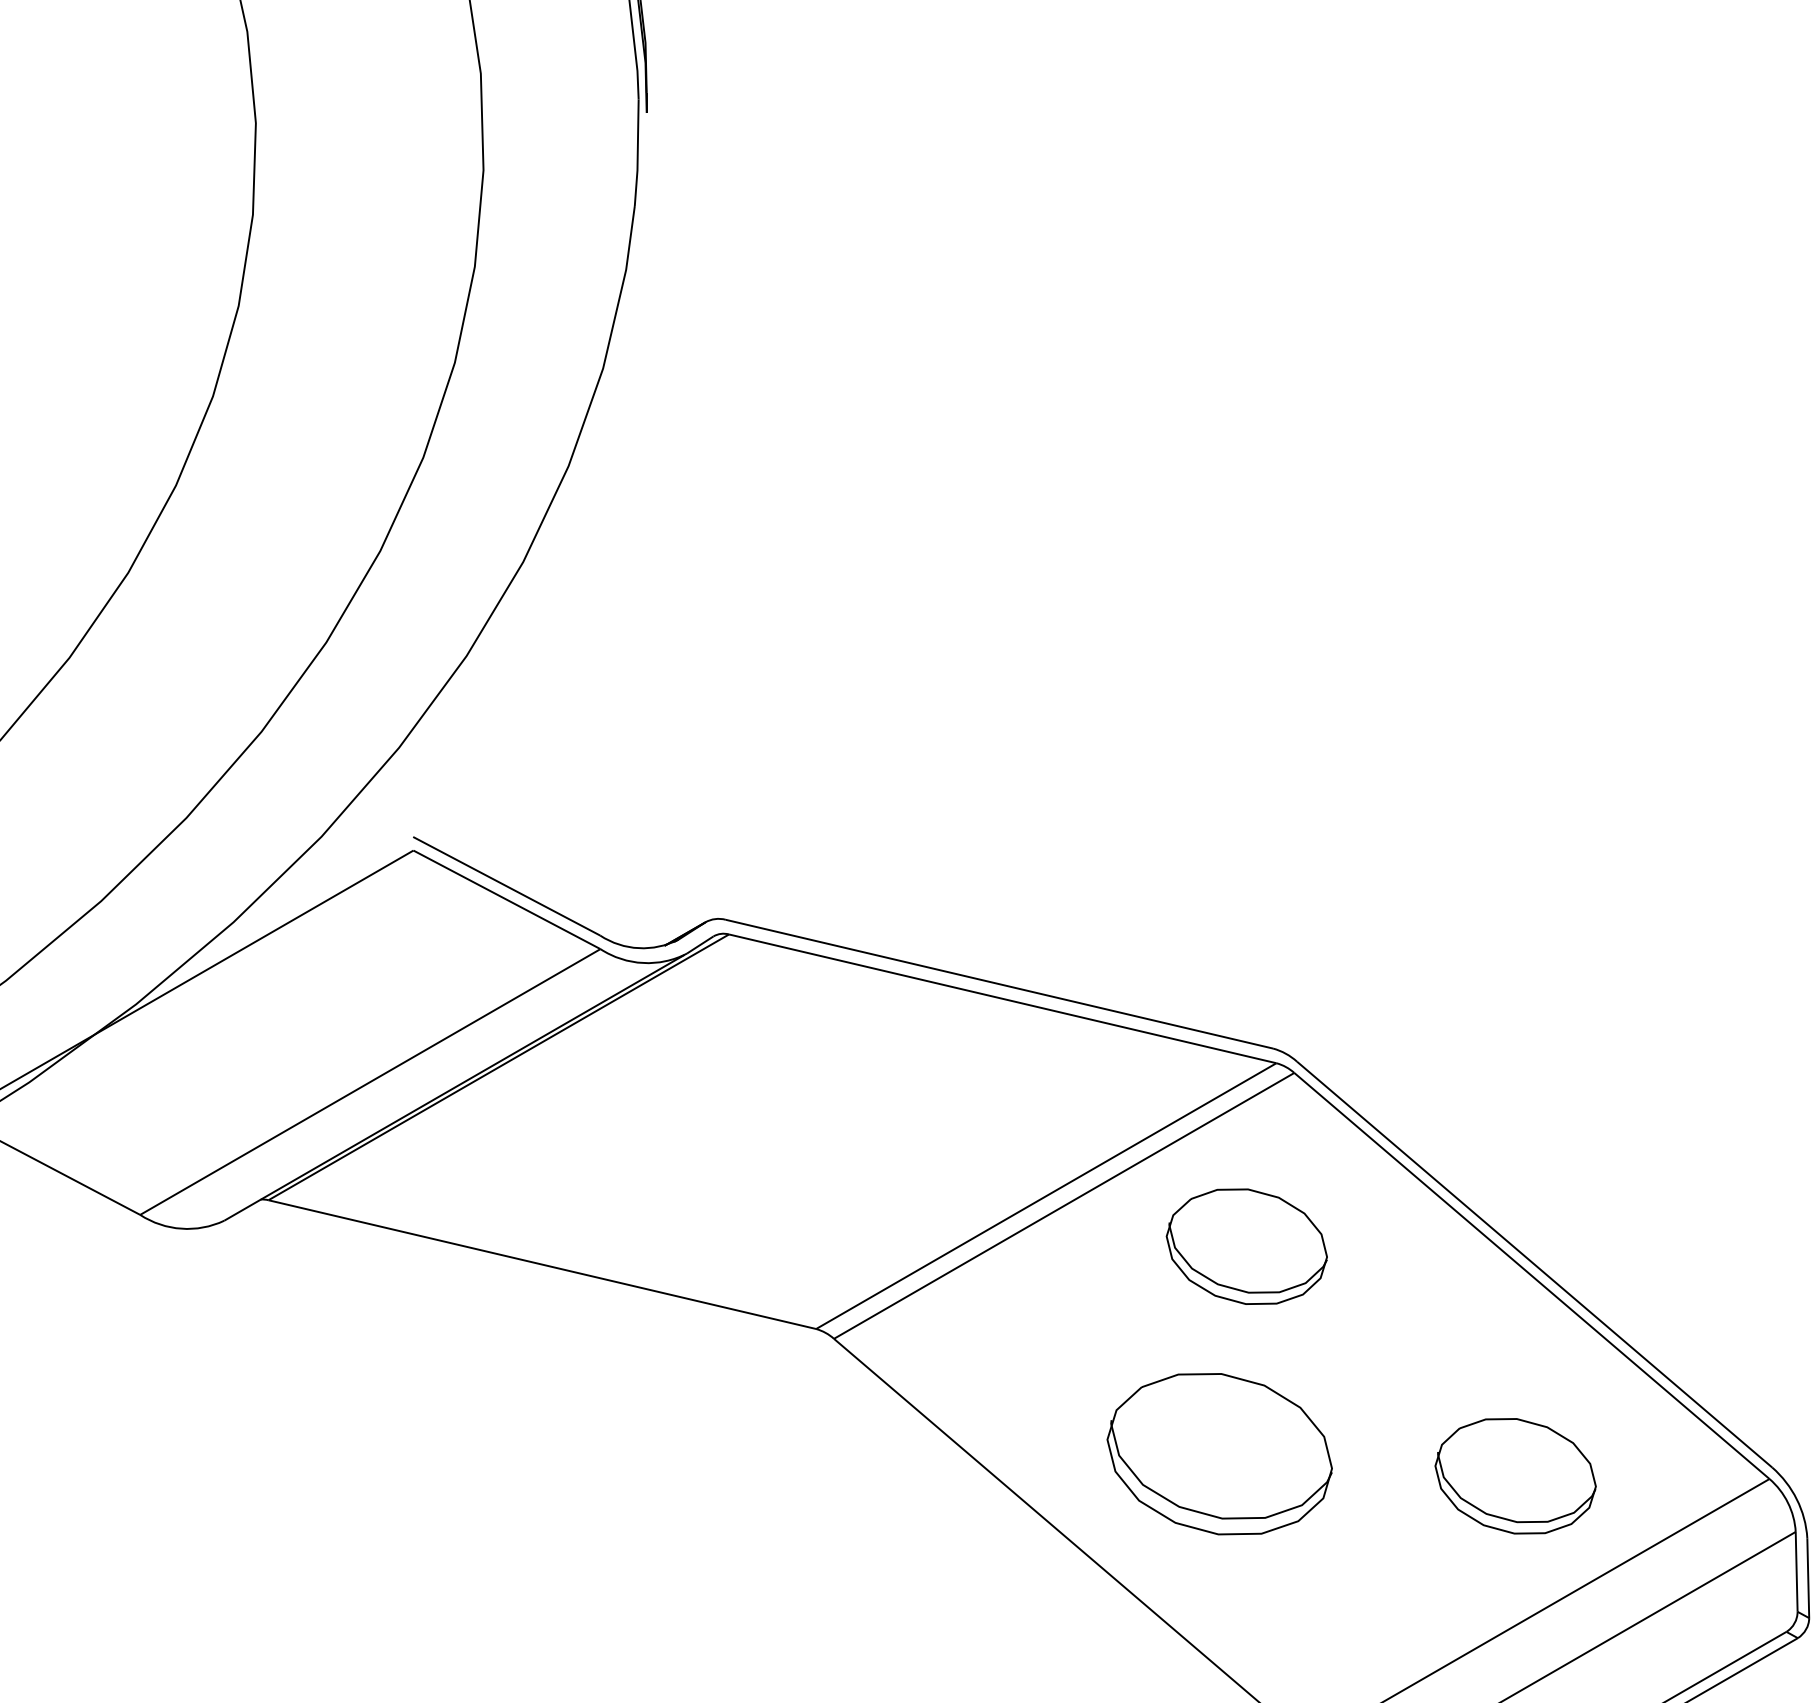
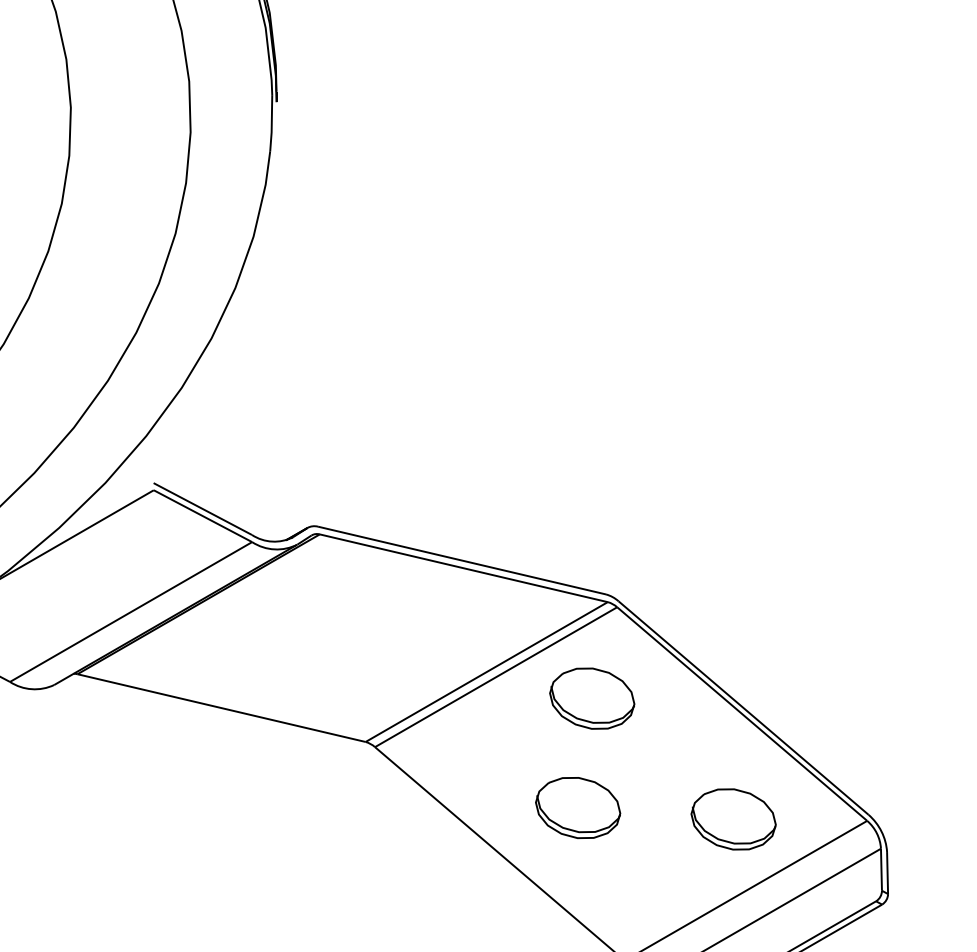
part: (1220, 1455) -> (578, 808), size x0.71

